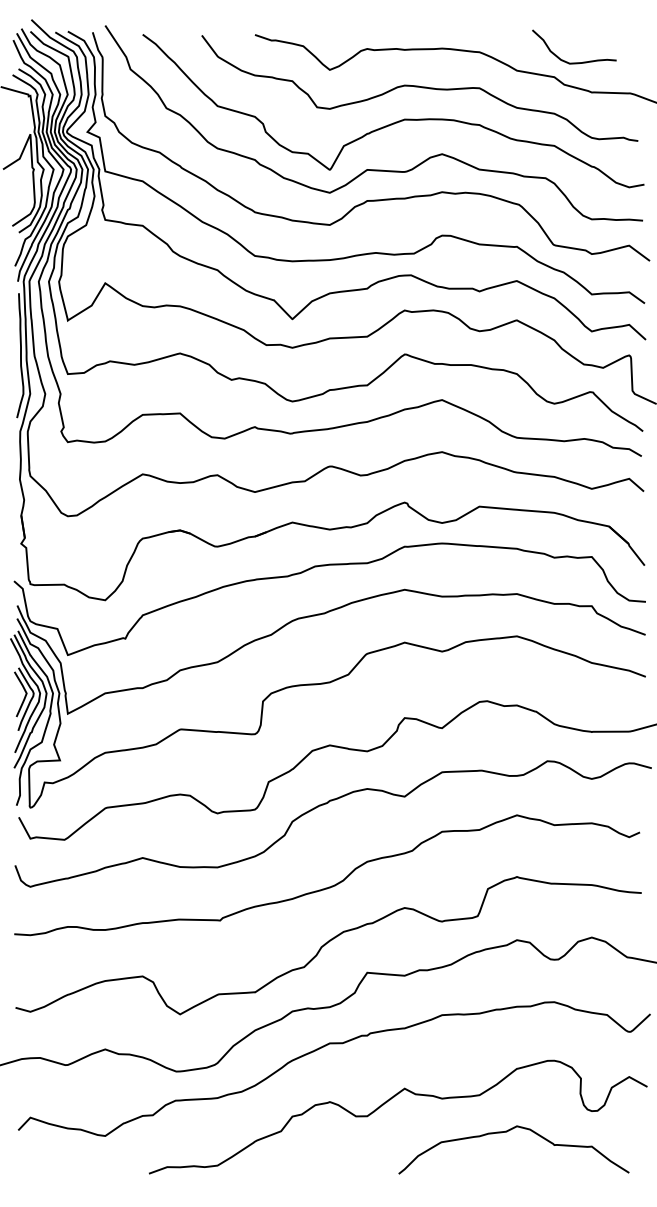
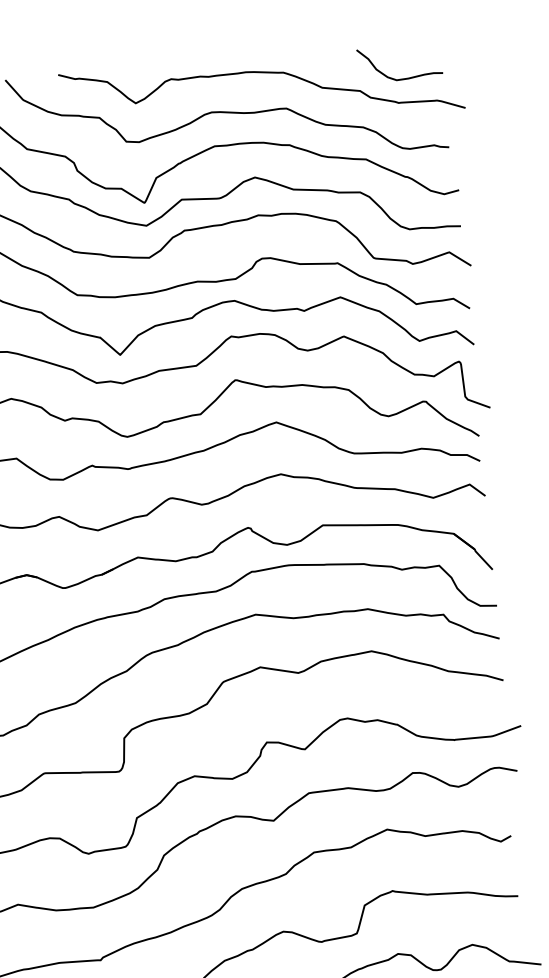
curve: (574, 62) -> (401, 78), moved

